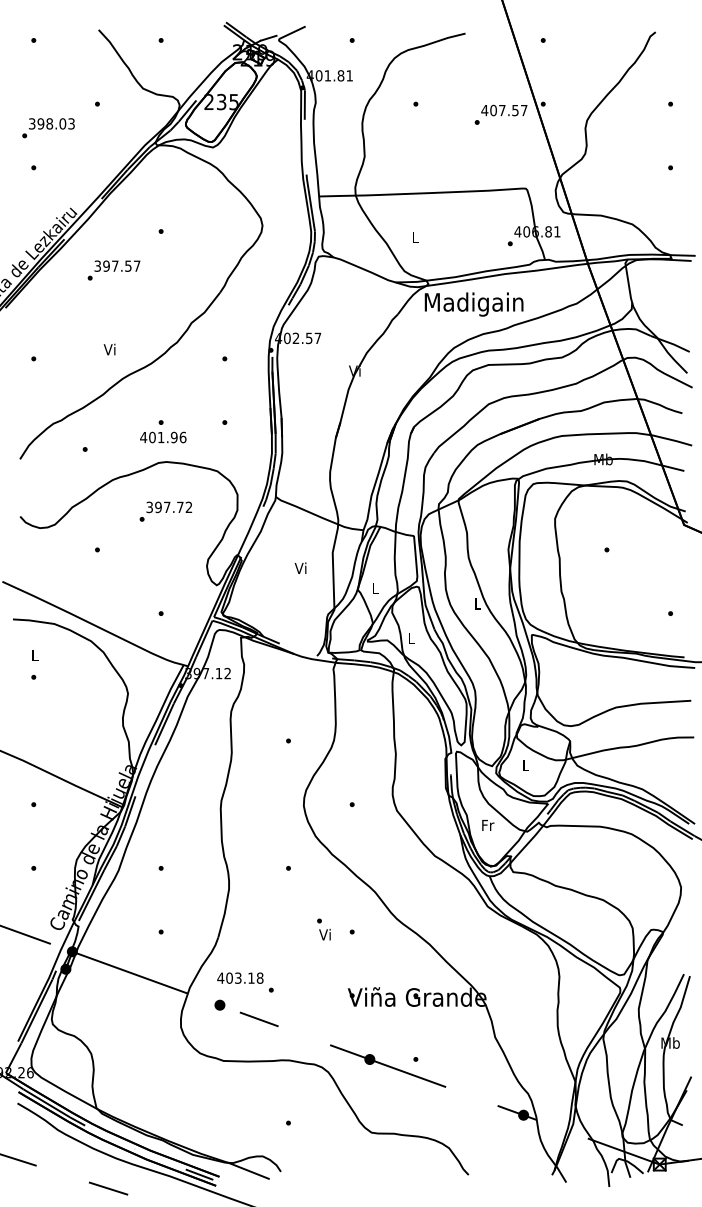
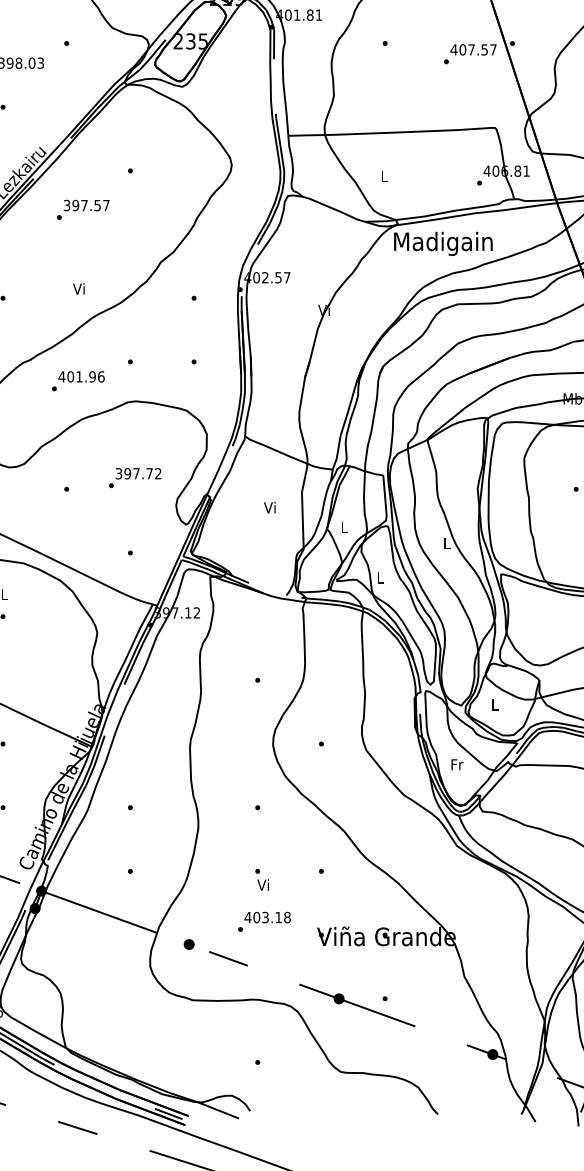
text: (163, 437) -> (81, 376), moved
text: (165, 511) -> (134, 477), moved
text: (323, 929) -> (261, 879), moved
text: (240, 977) -> (267, 916), moved

